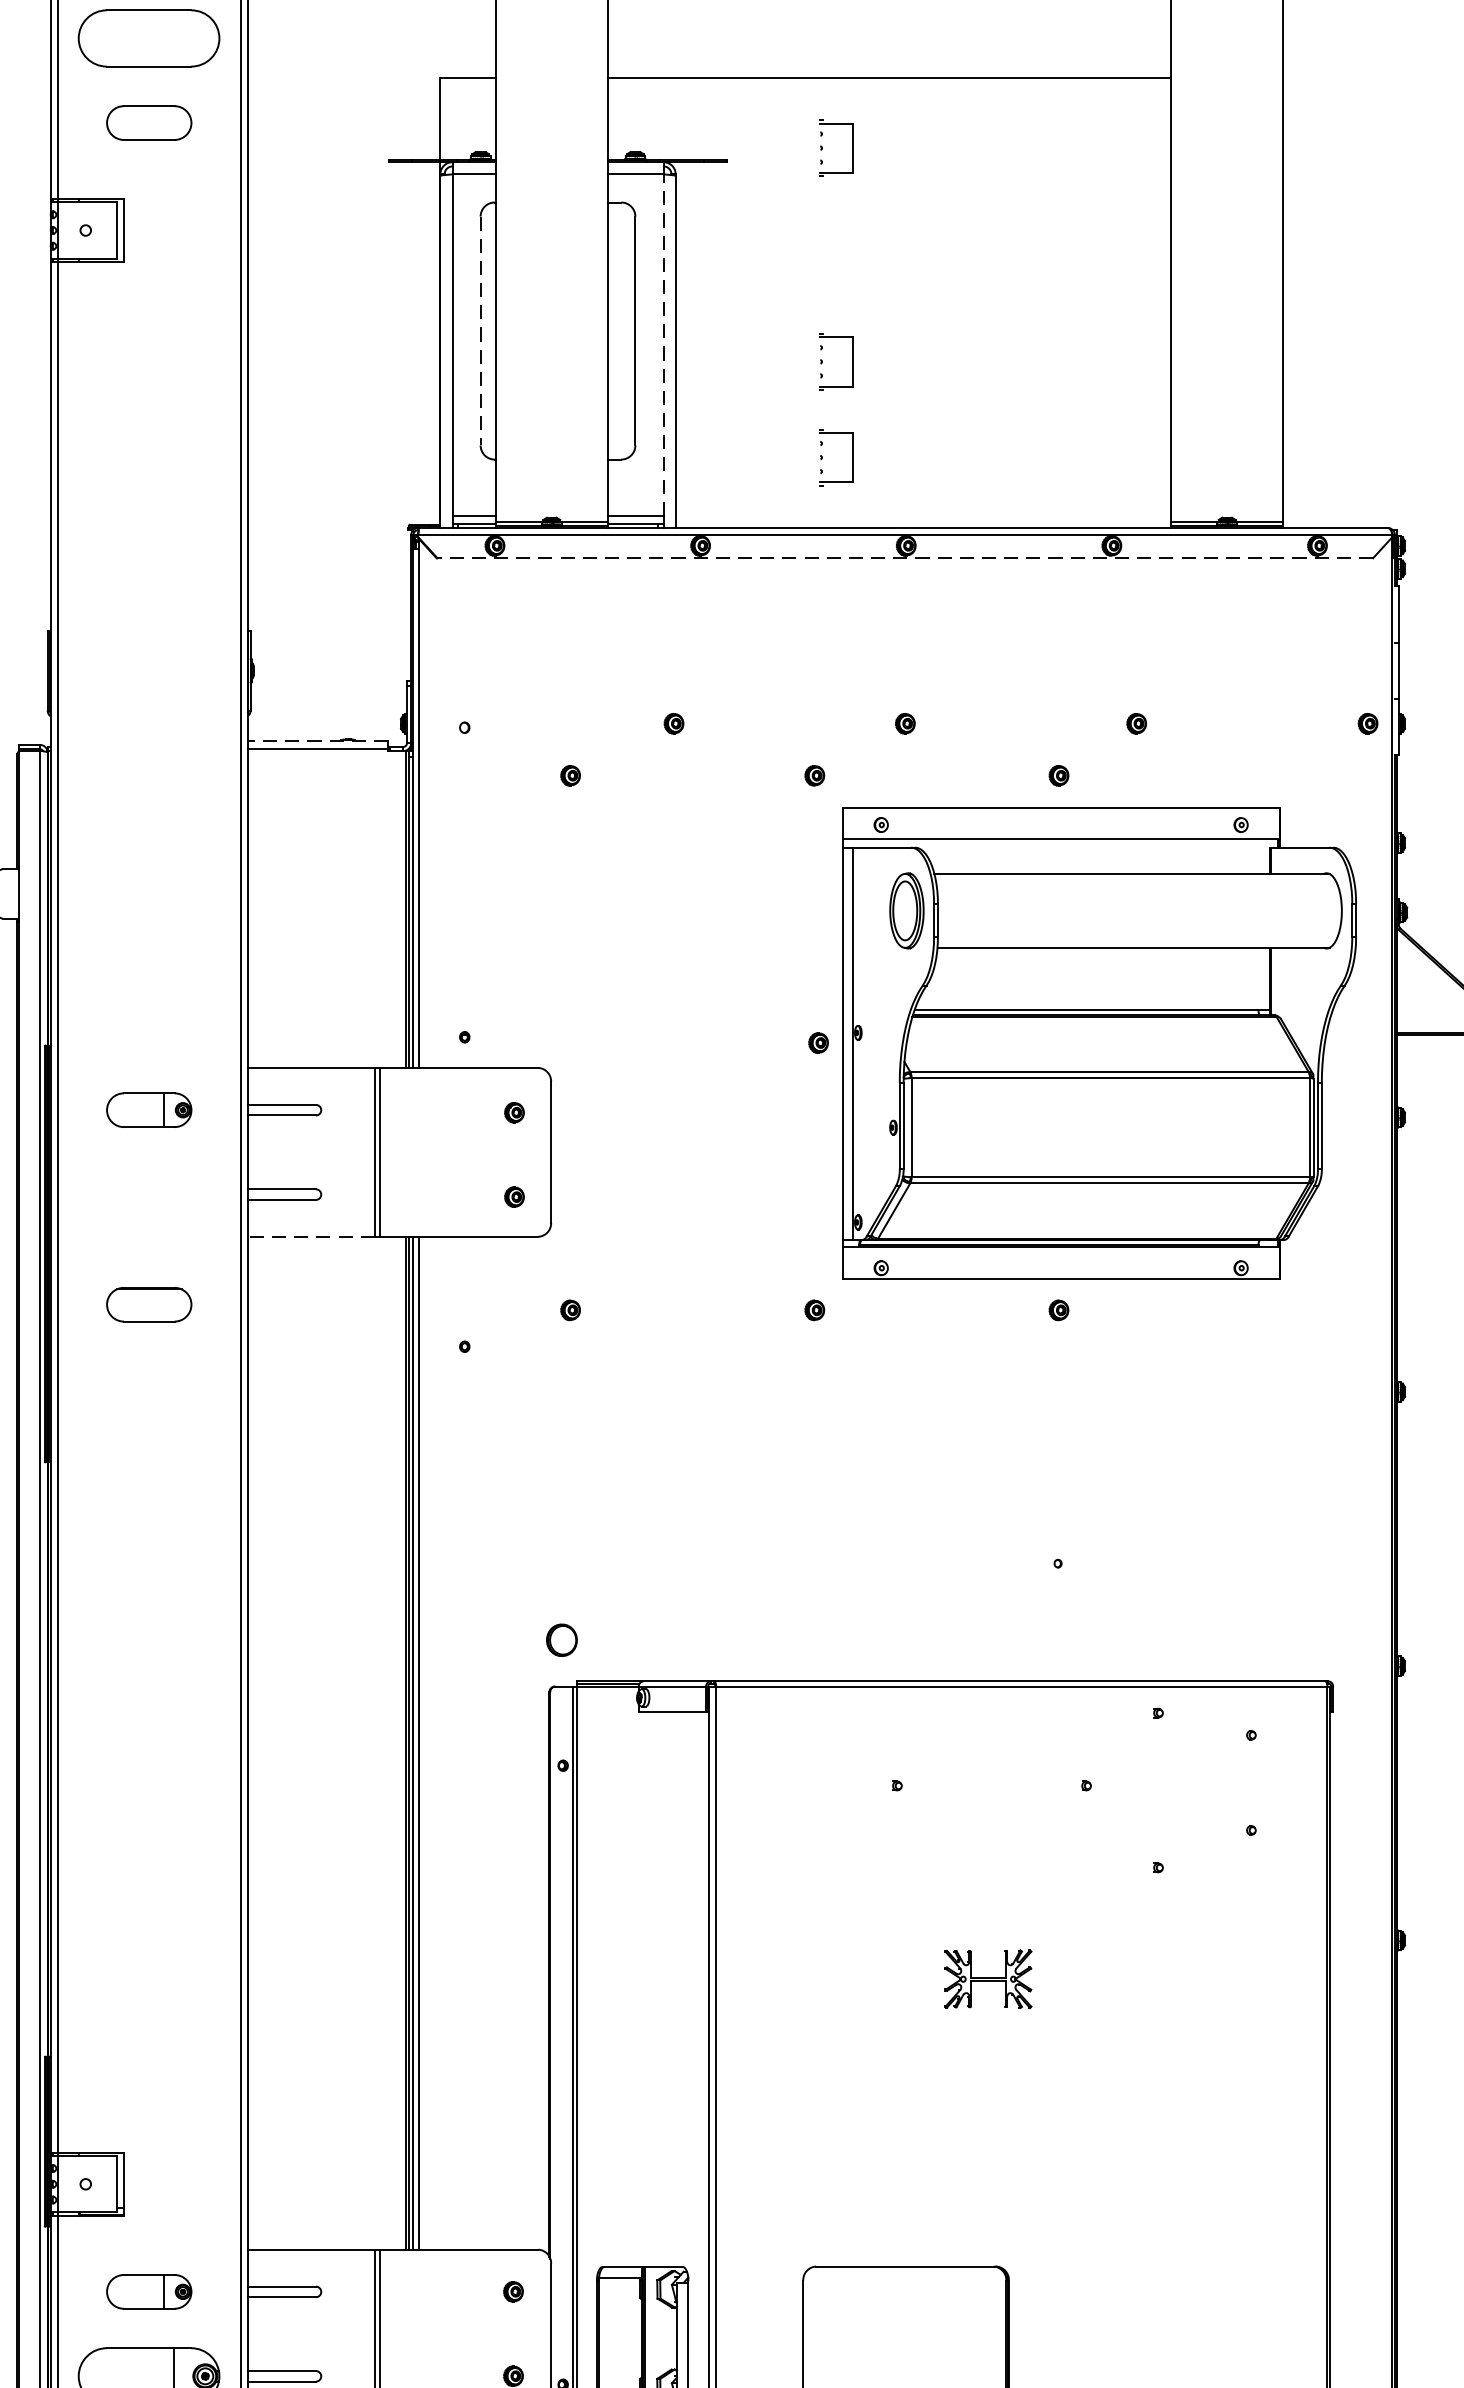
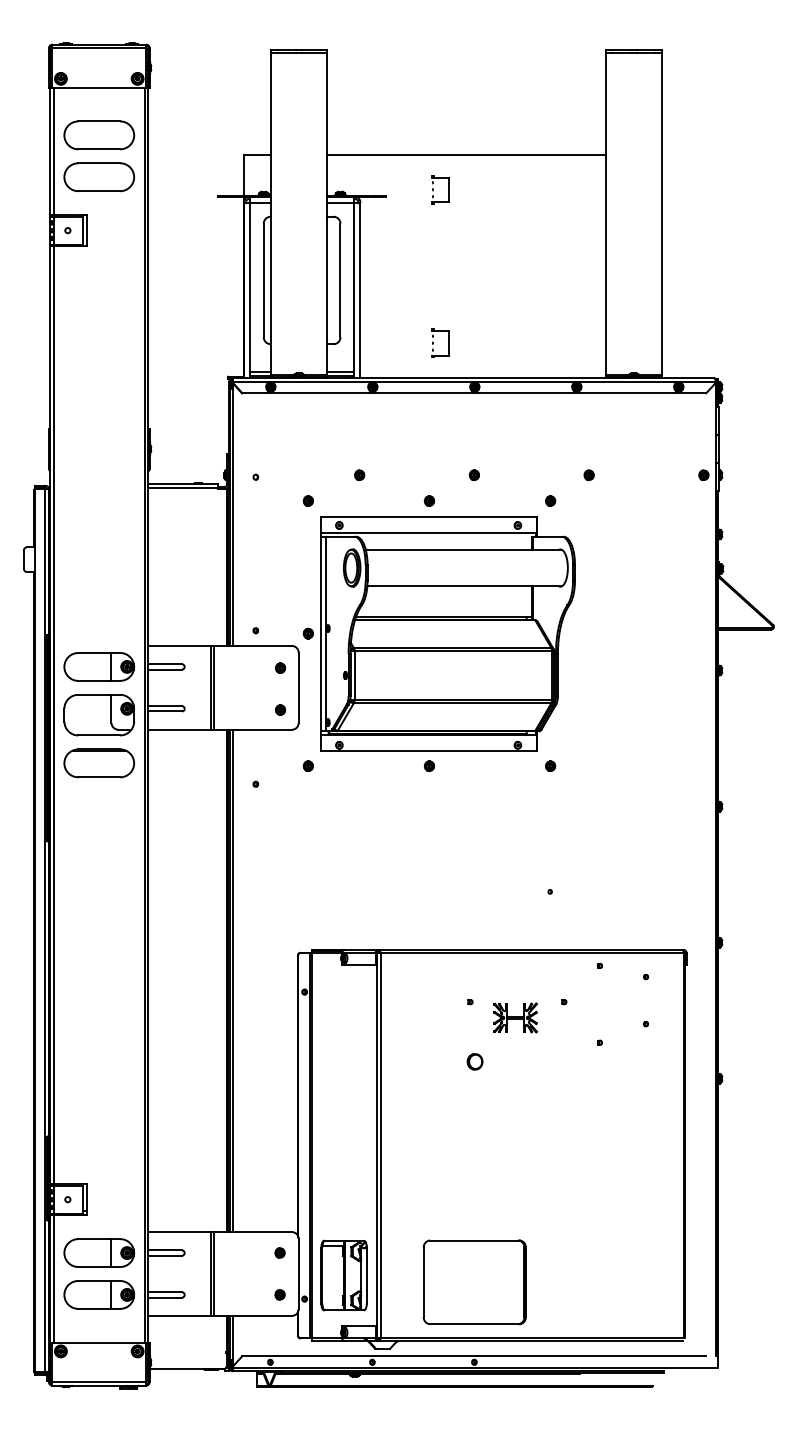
part: (149, 123) -> (99, 177), size x1.67
line: (480, 331) -> (263, 280), dashed -> solid
line: (663, 345) -> (354, 287), dashed -> solid
part: (822, 361) -> (433, 295), removed
line: (903, 558) -> (473, 393), dashed -> solid
line: (316, 740) -> (182, 483), dashed -> solid
part: (1081, 1042) -> (438, 633), moved
part: (149, 1109) -> (99, 666), size x1.67
part: (147, 1208) -> (98, 715), added
line: (310, 1236) -> (179, 729), dashed -> solid
part: (149, 1304) -> (99, 763), size x1.67
part: (560, 1639) -> (474, 1061), moved
part: (988, 1978) -> (515, 1017), moved
part: (149, 2290) -> (99, 1252), size x1.67

